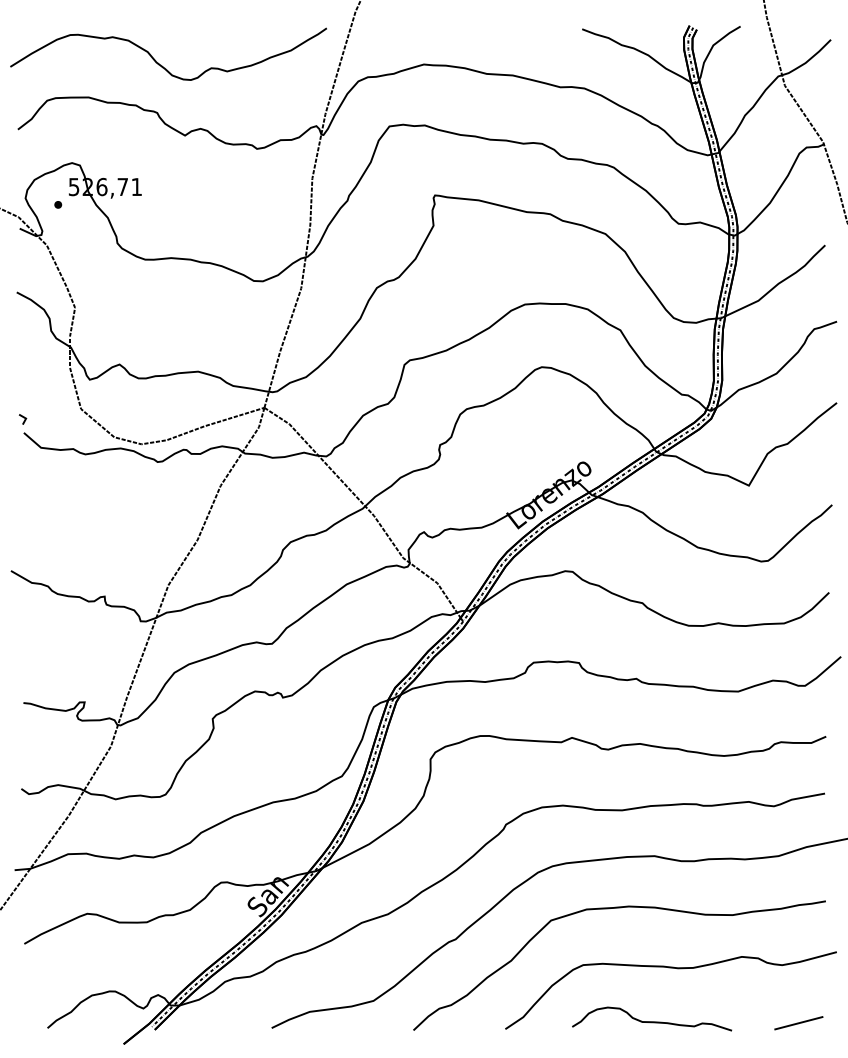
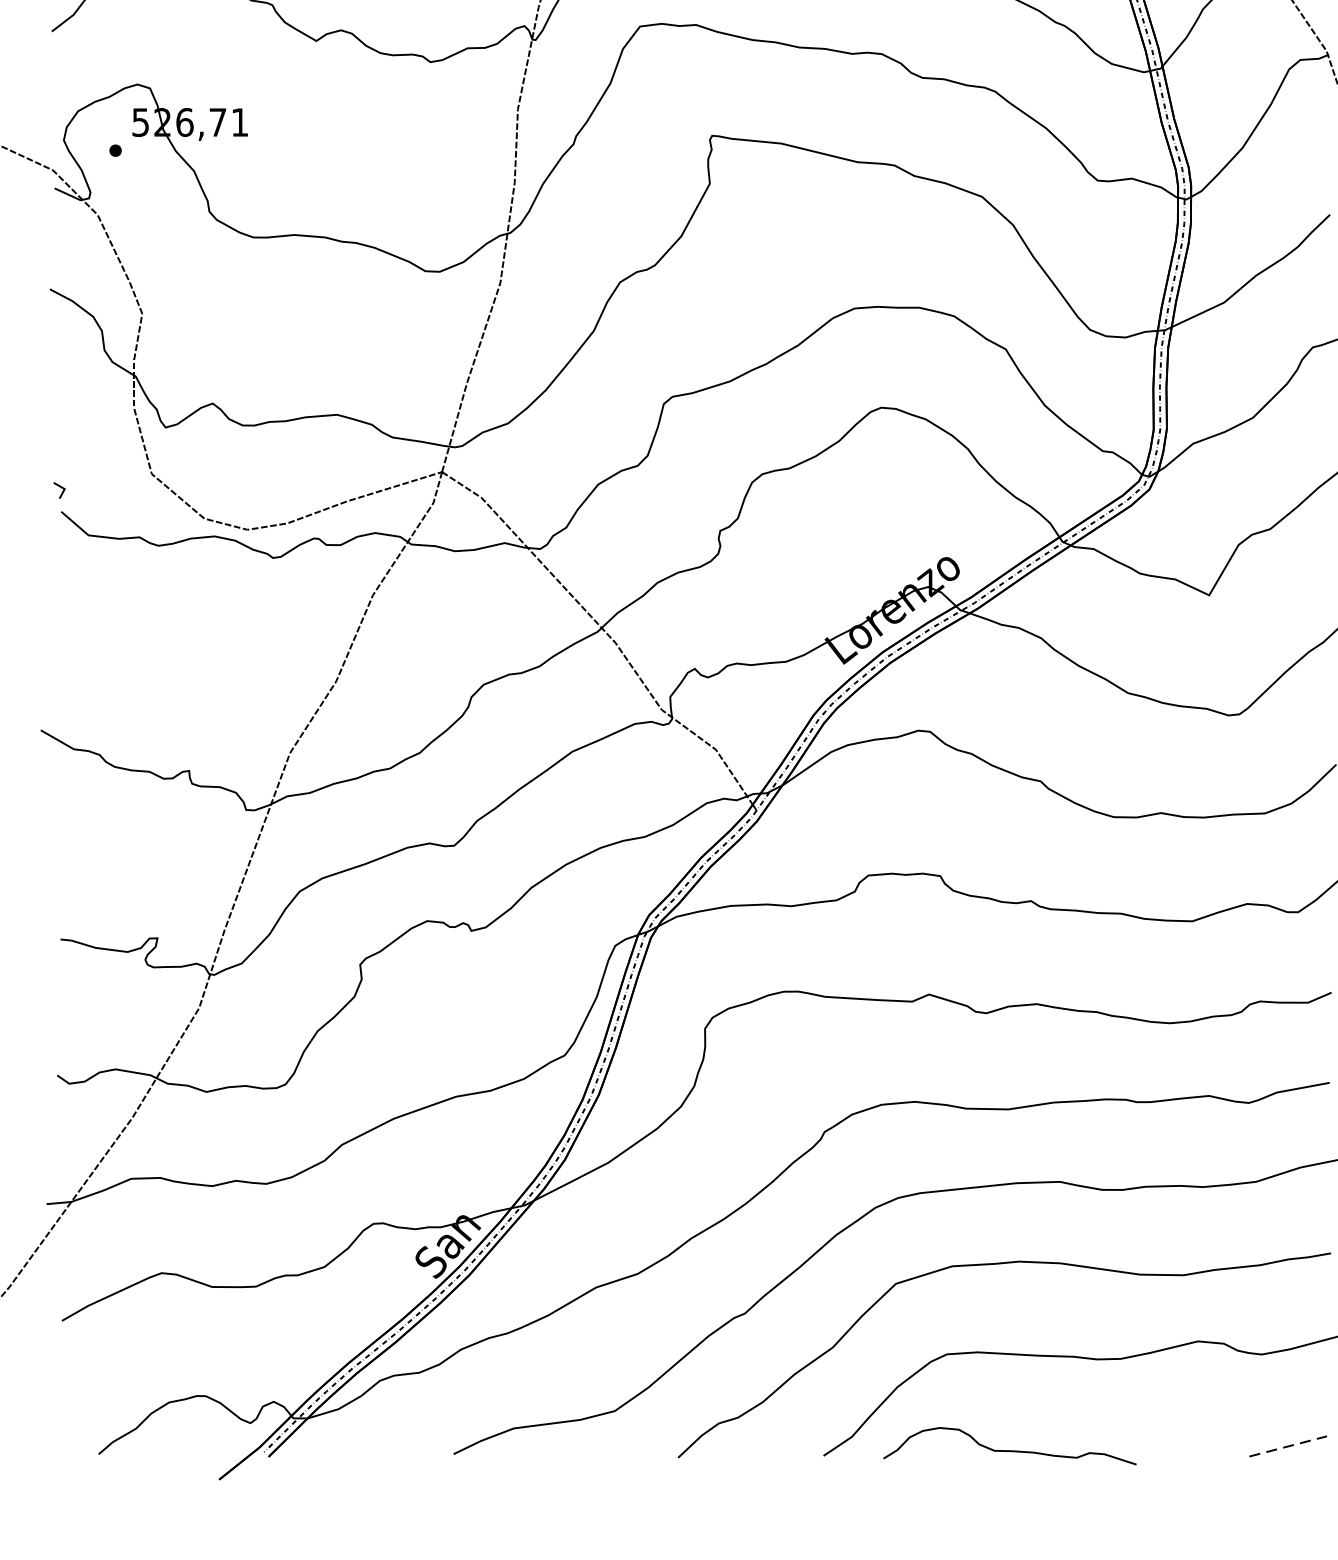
curve: (652, 1021) -> (1010, 1450), moved
line: (799, 1023) -> (1289, 1446), solid -> dashed

